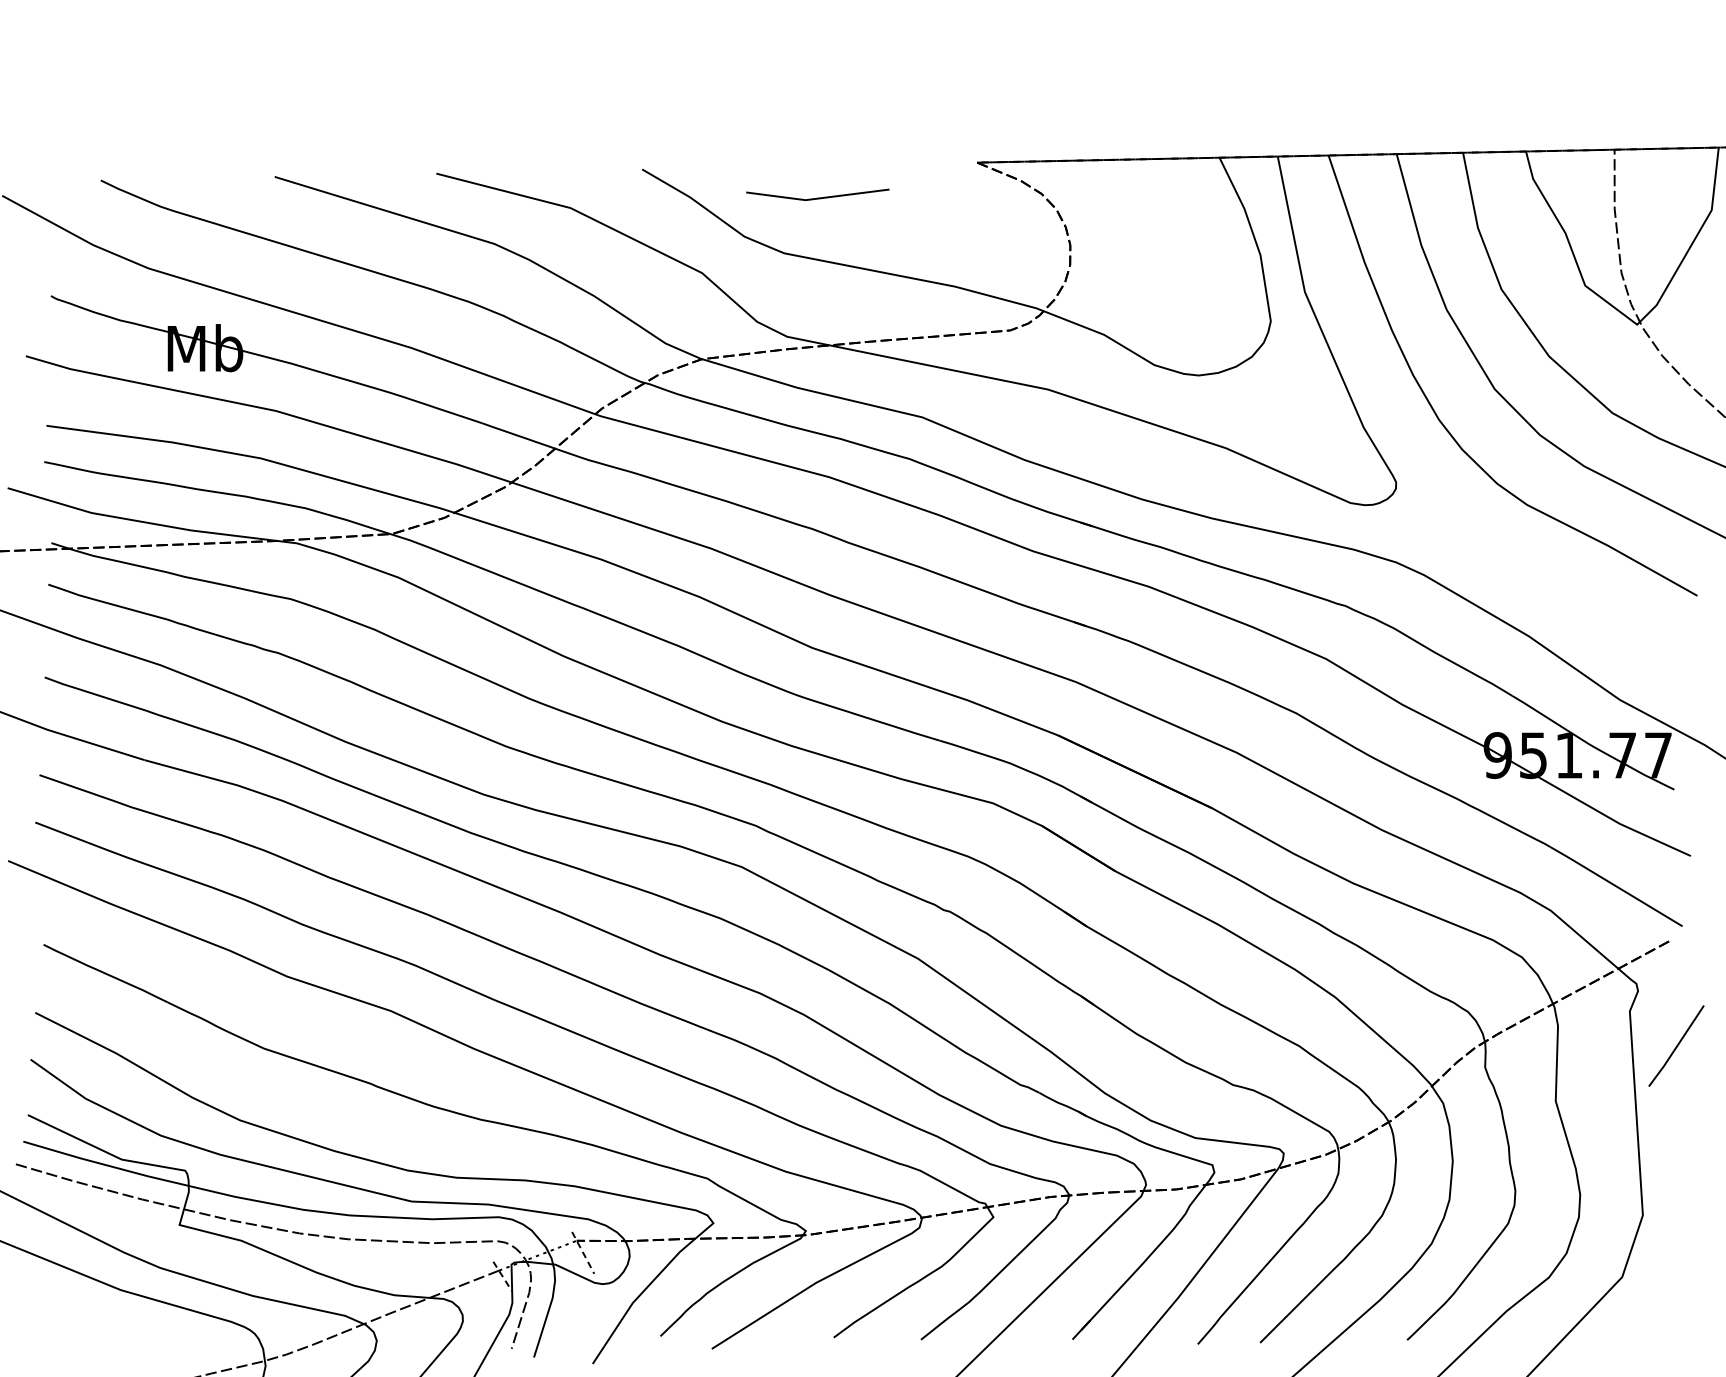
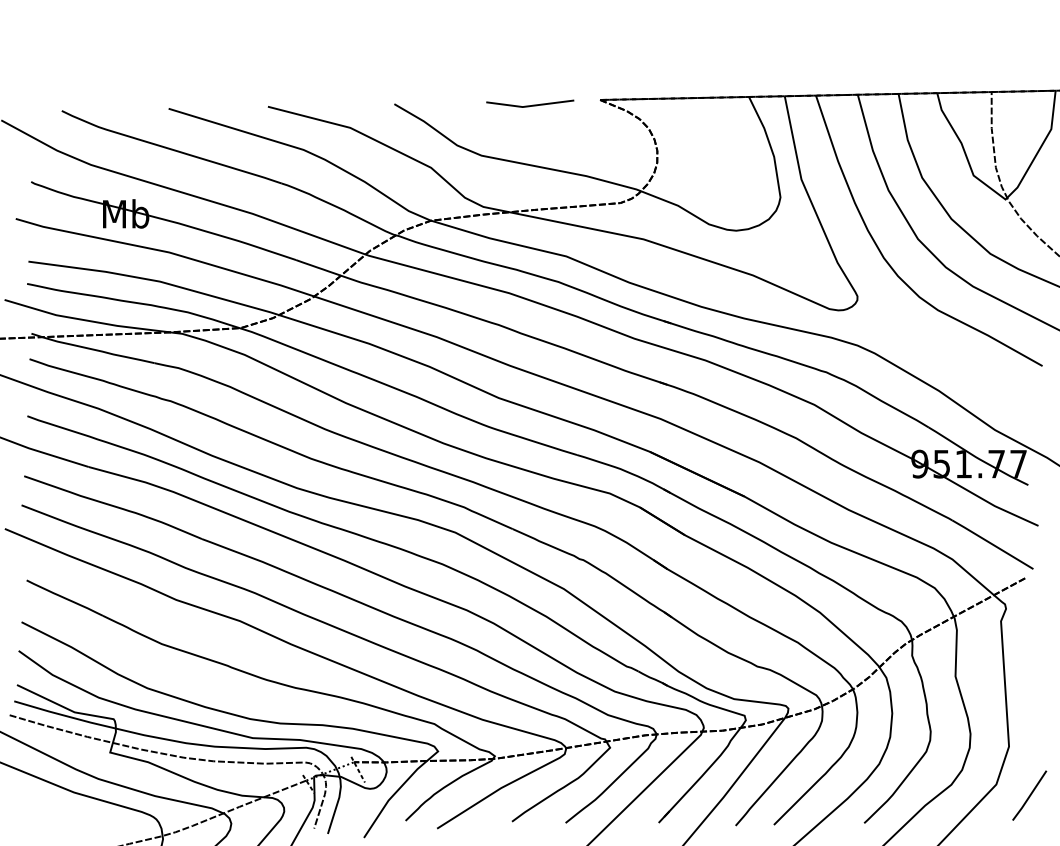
line: (818, 197) -> (530, 105), moved
line: (1676, 1045) -> (1029, 795), moved

